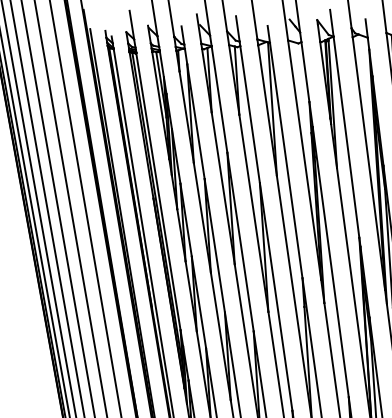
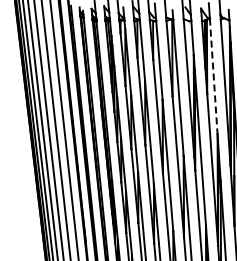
line: (346, 138) -> (213, 77), solid -> dashed

